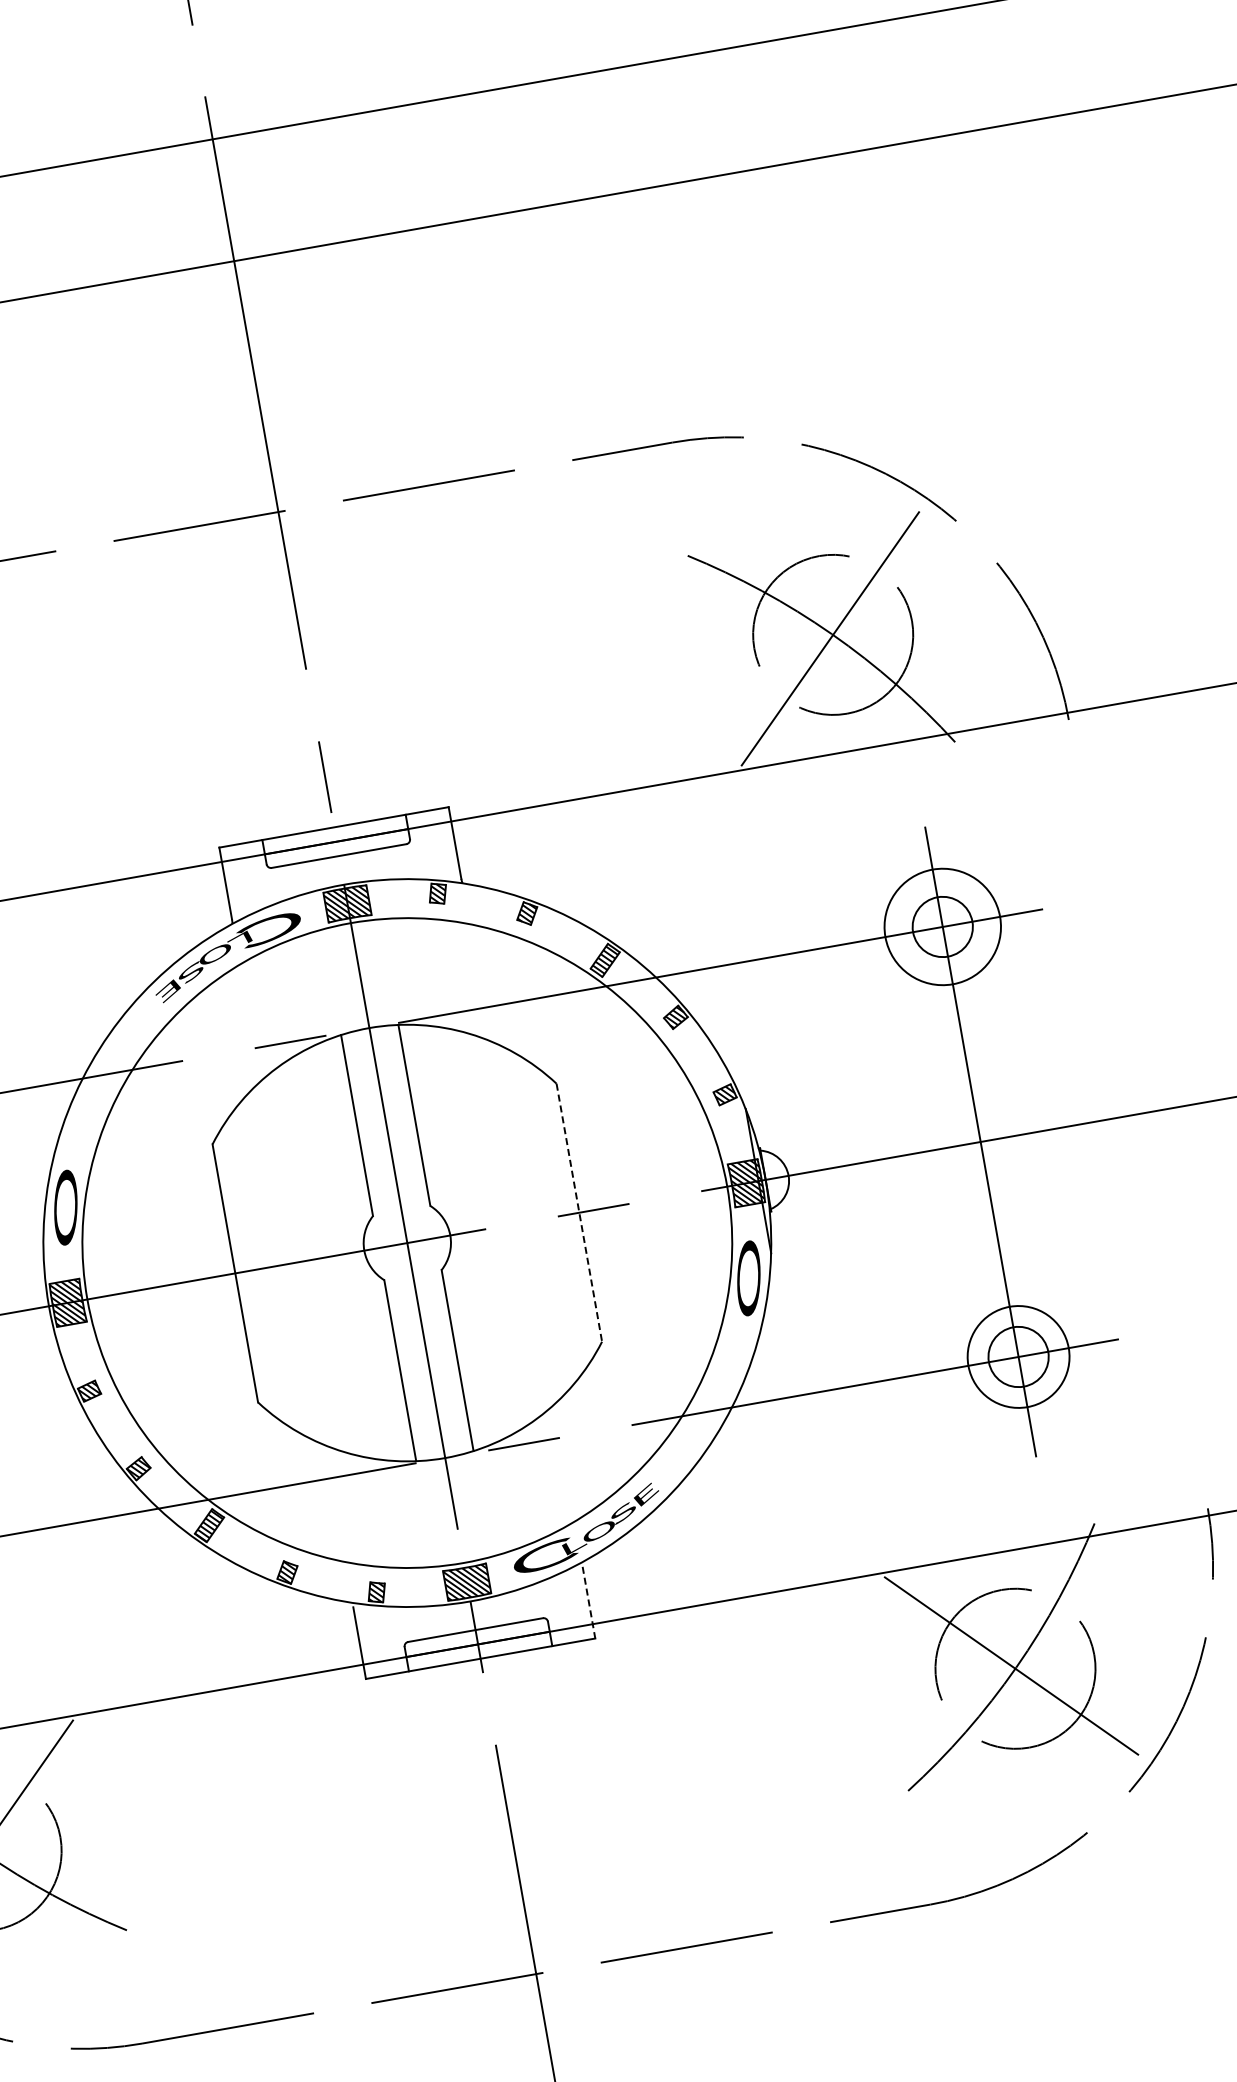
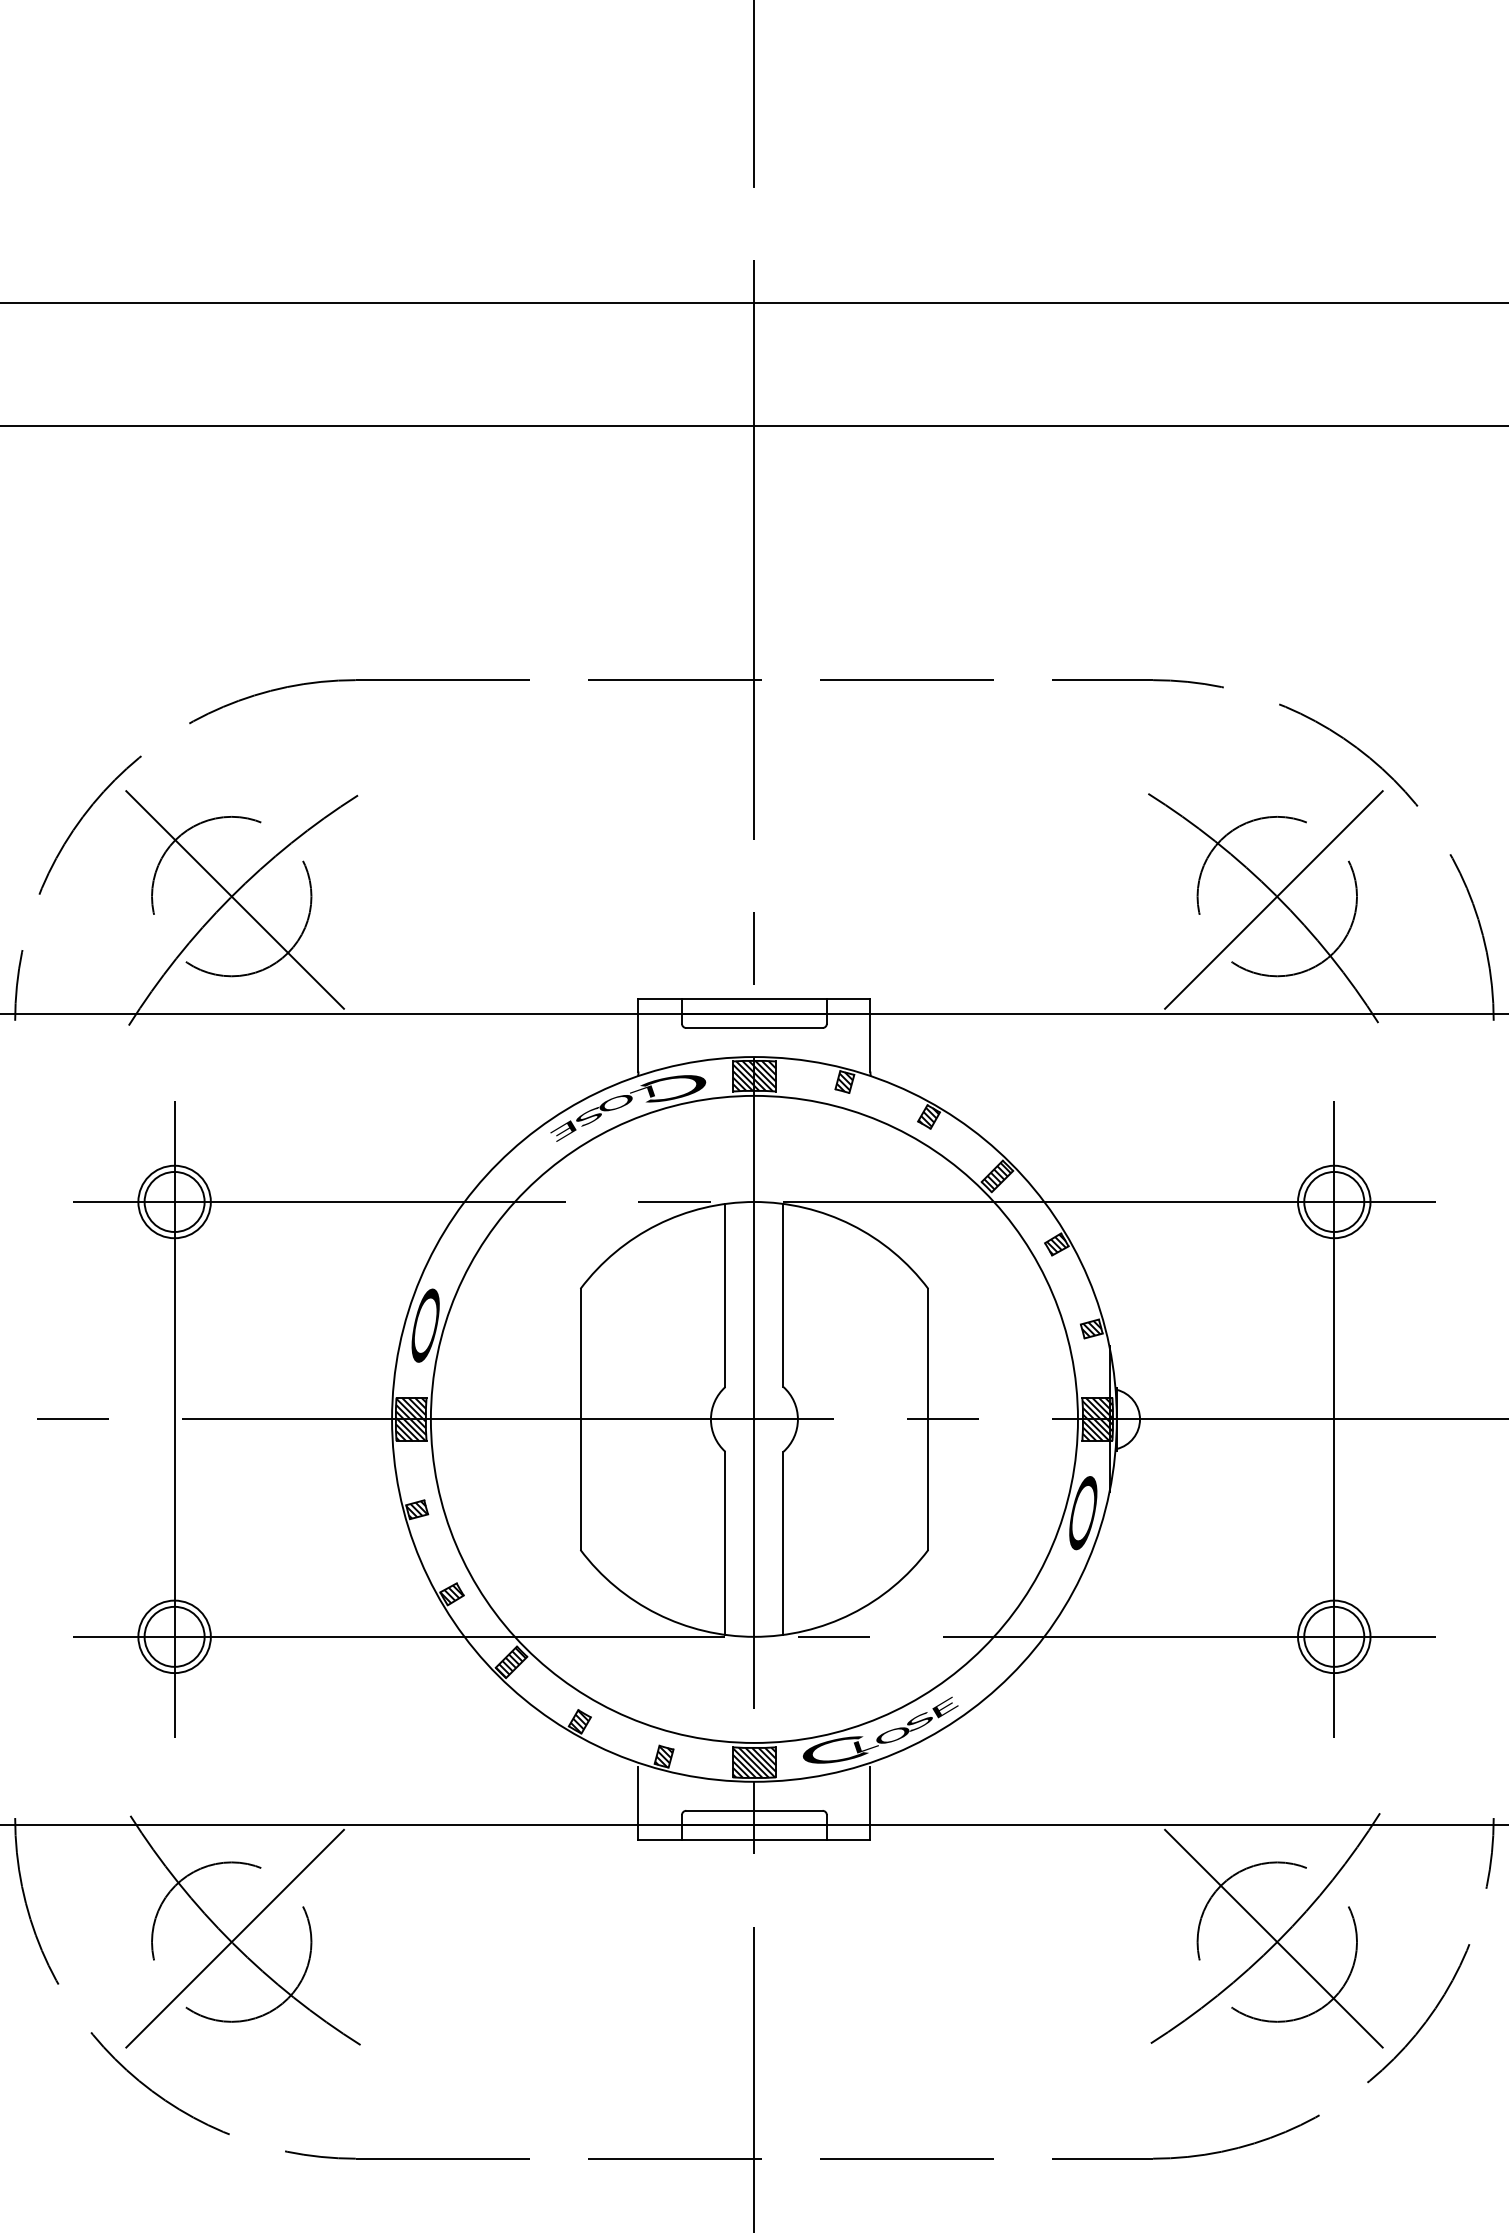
circle: (942, 926) -> (1334, 1201), size x0.62
line: (579, 1212) -> (928, 1419), dashed -> solid
circle: (1018, 1356) -> (1334, 1636), size x0.71
line: (589, 1603) -> (870, 1804), dashed -> solid

